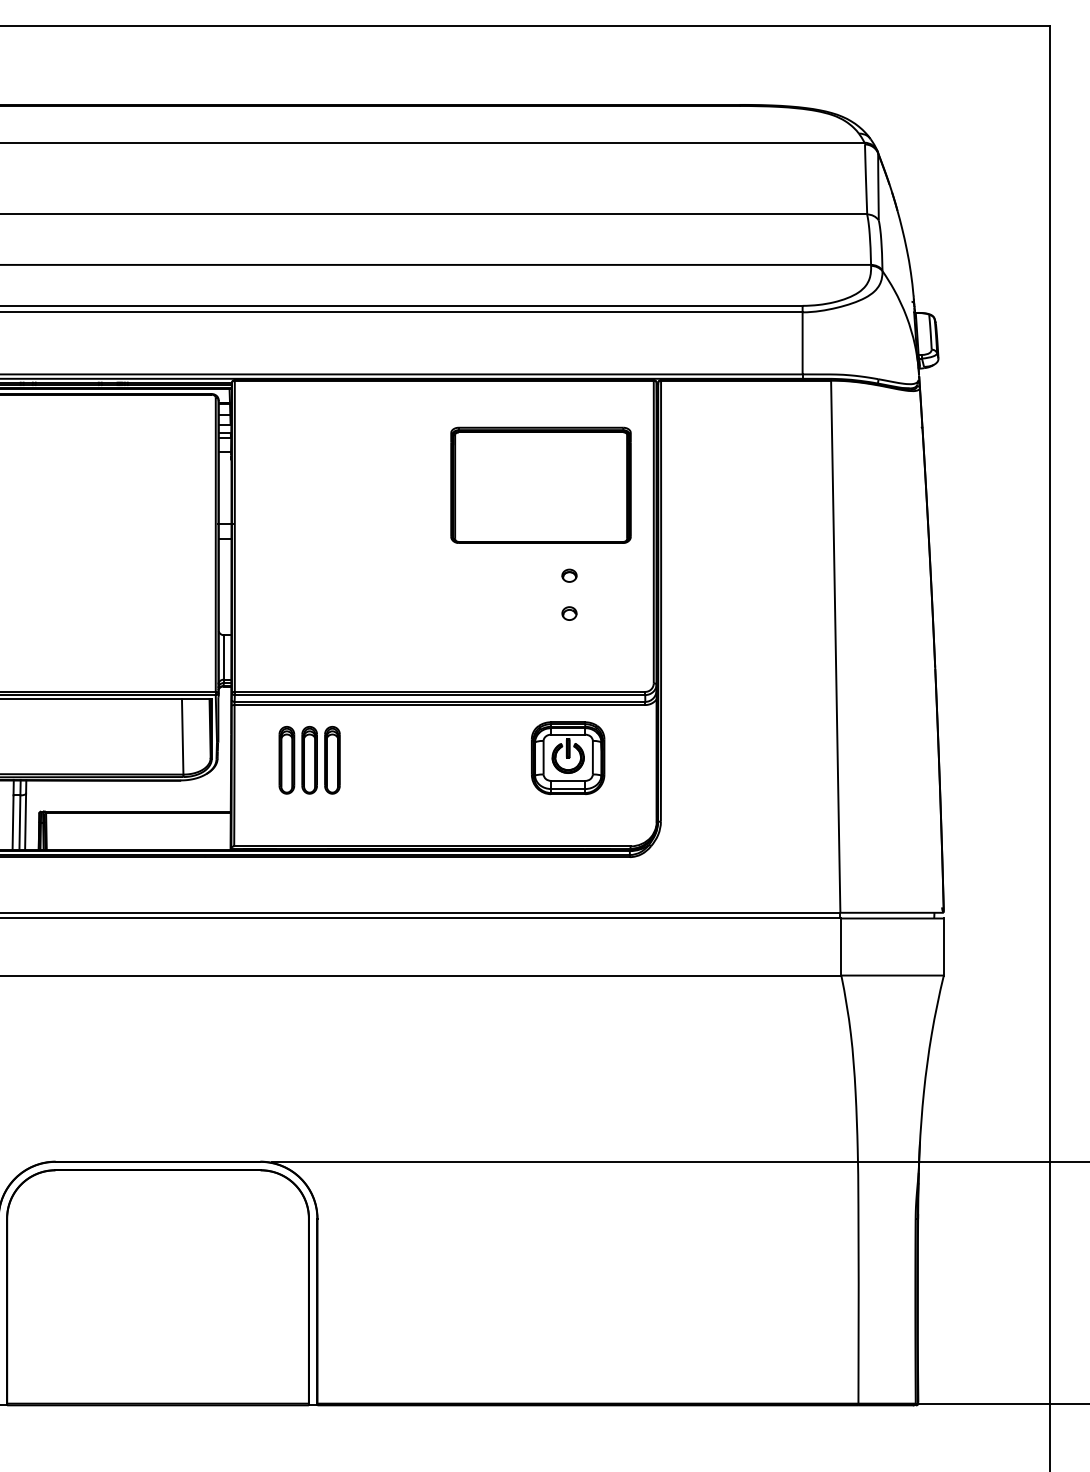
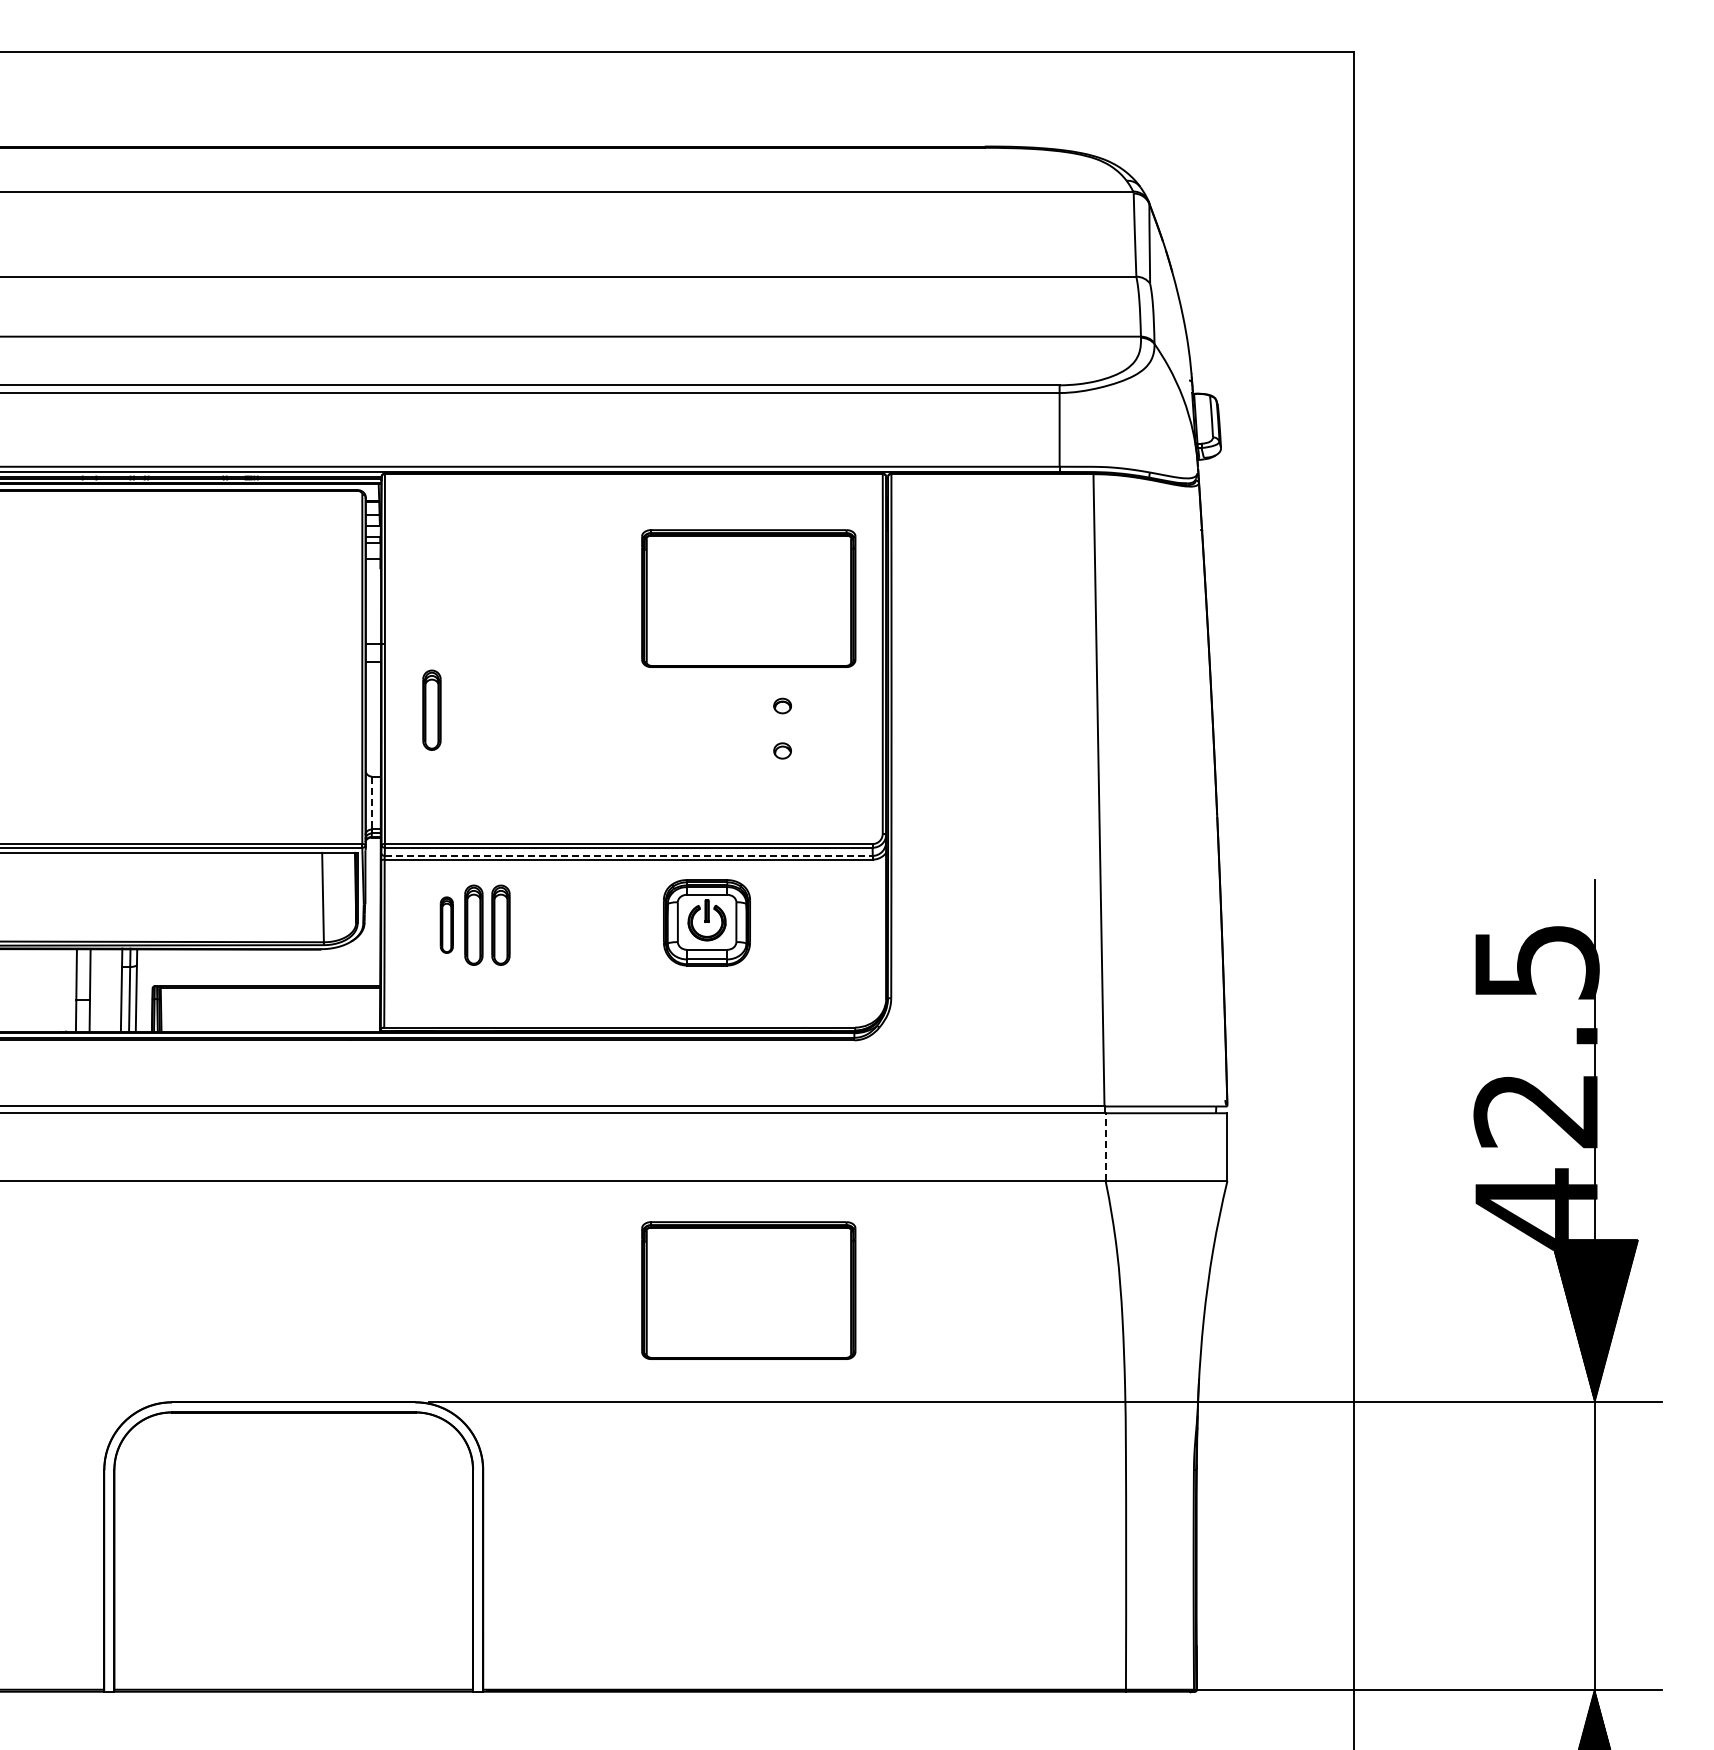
part: (273, 578) -> (431, 709), added
line: (224, 657) -> (372, 803), solid -> dashed
line: (440, 701) -> (629, 855), solid -> dashed
part: (567, 757) -> (706, 922), moved
part: (286, 759) -> (446, 924), size x0.7
line: (841, 947) -> (1105, 1147), solid -> dashed
part: (540, 1067) -> (748, 1290), added

